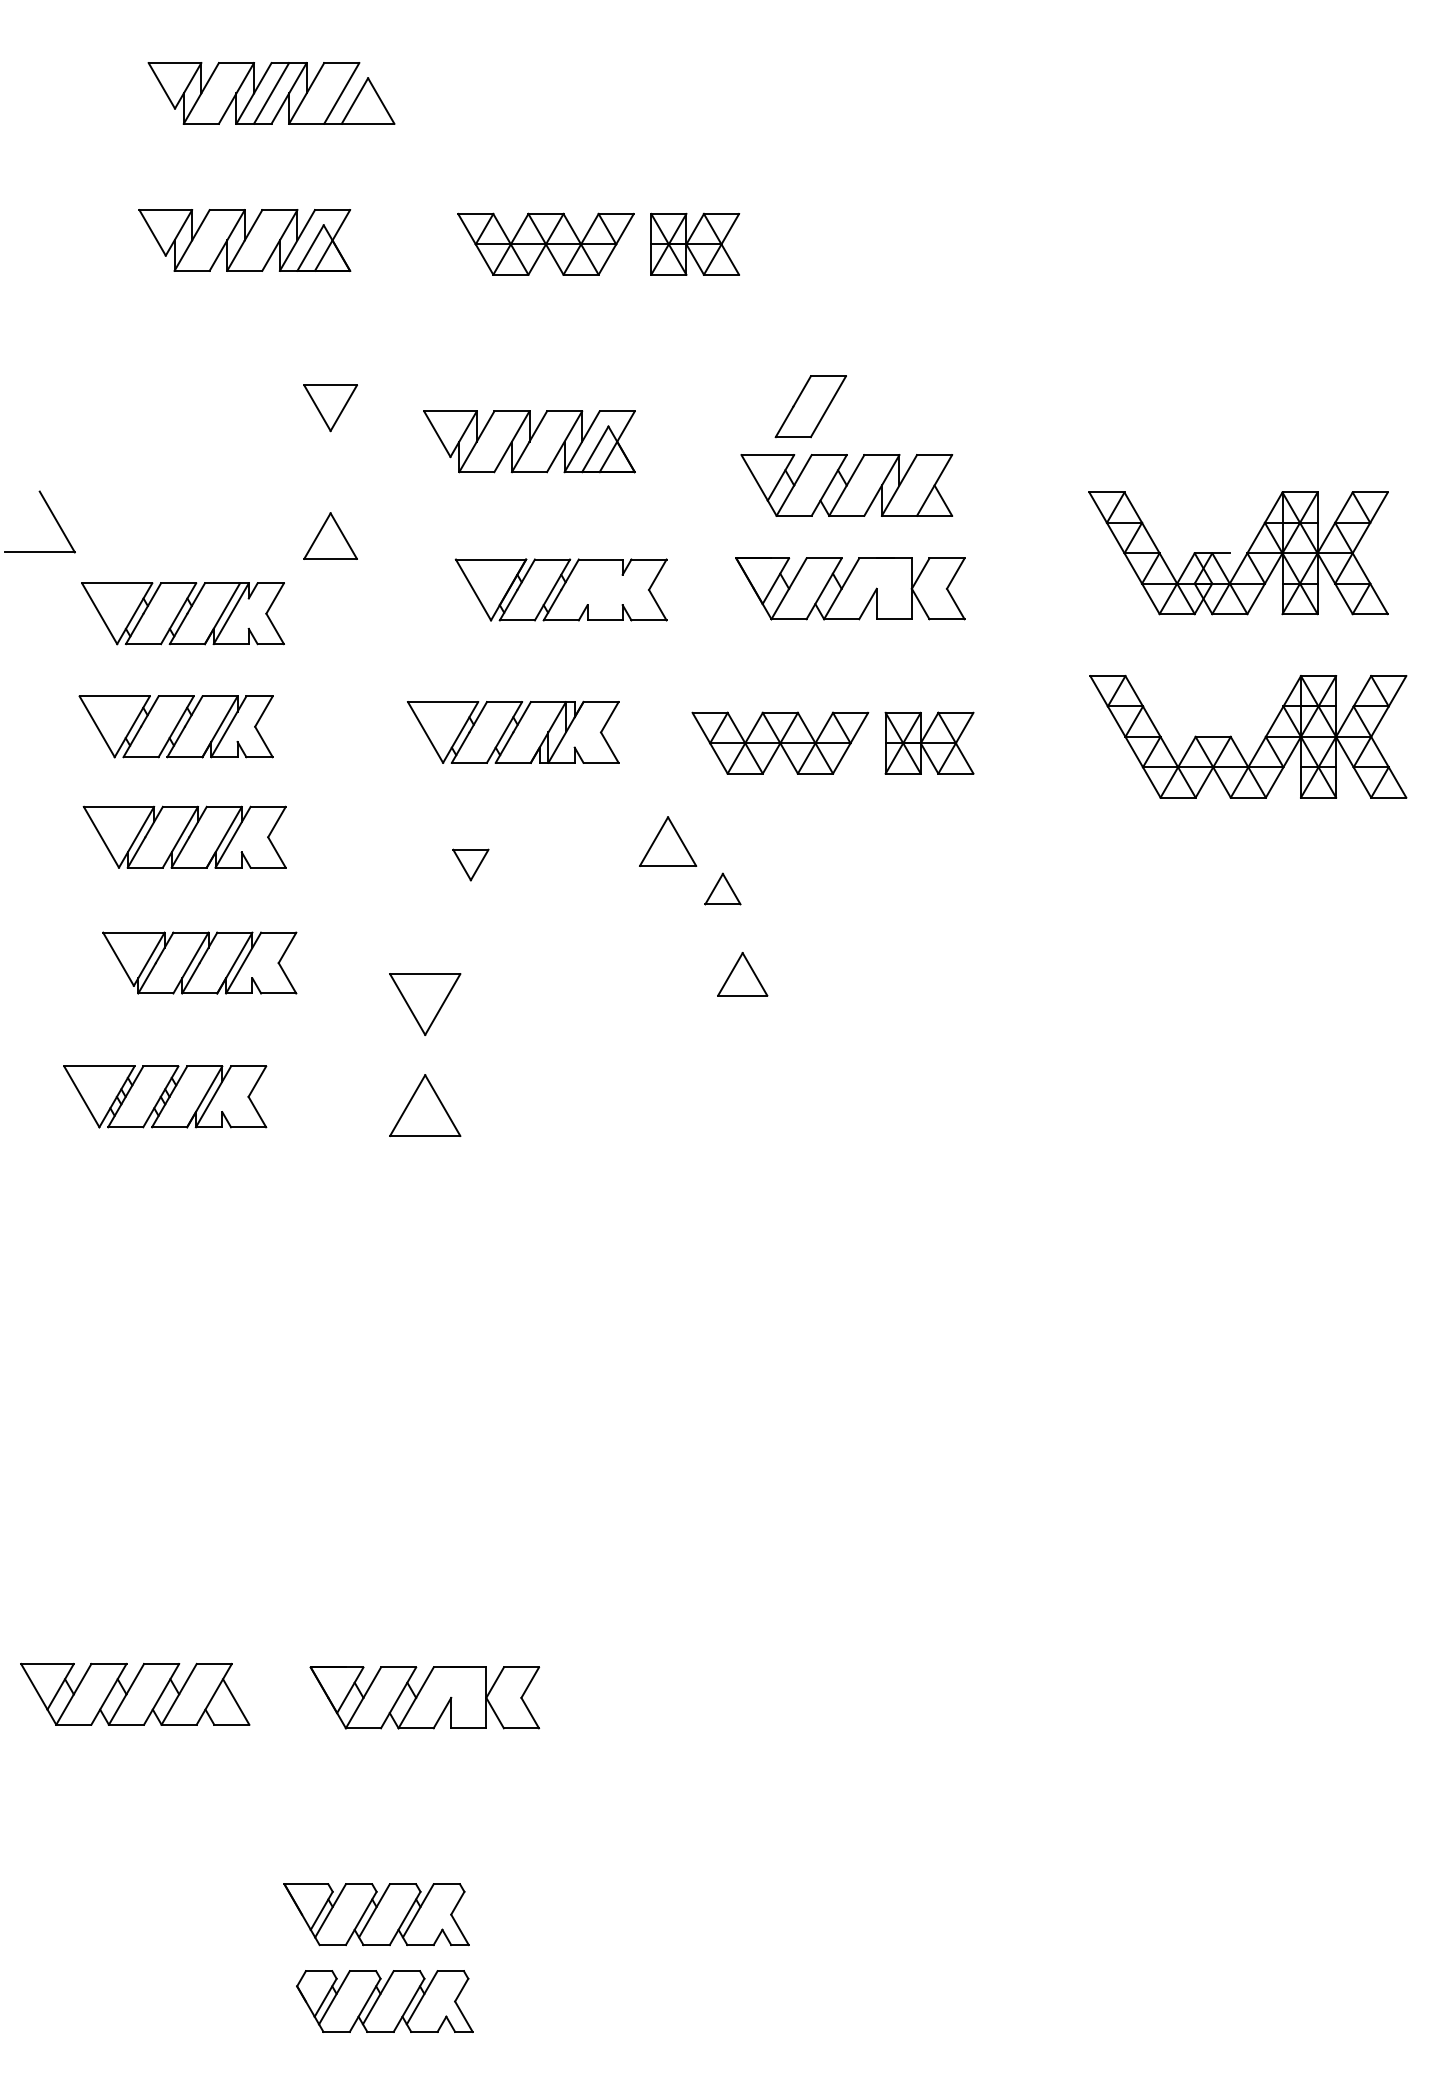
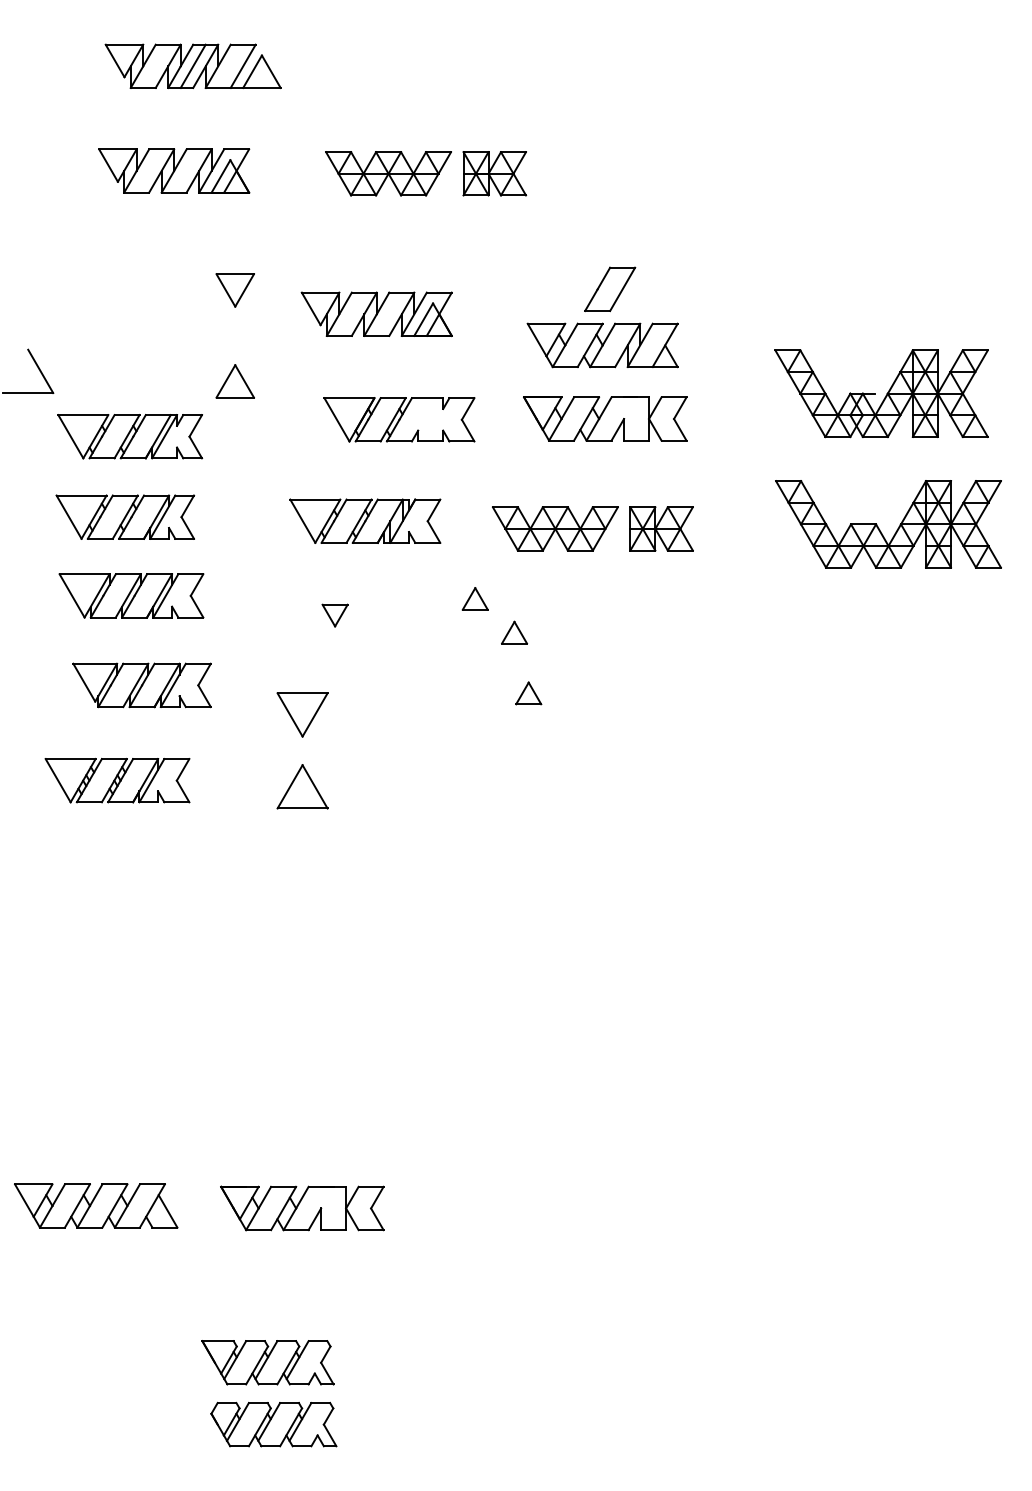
part: (811, 406) -> (610, 289), moved
part: (666, 840) -> (474, 598), size x0.62
part: (742, 974) -> (528, 693), size x0.71

